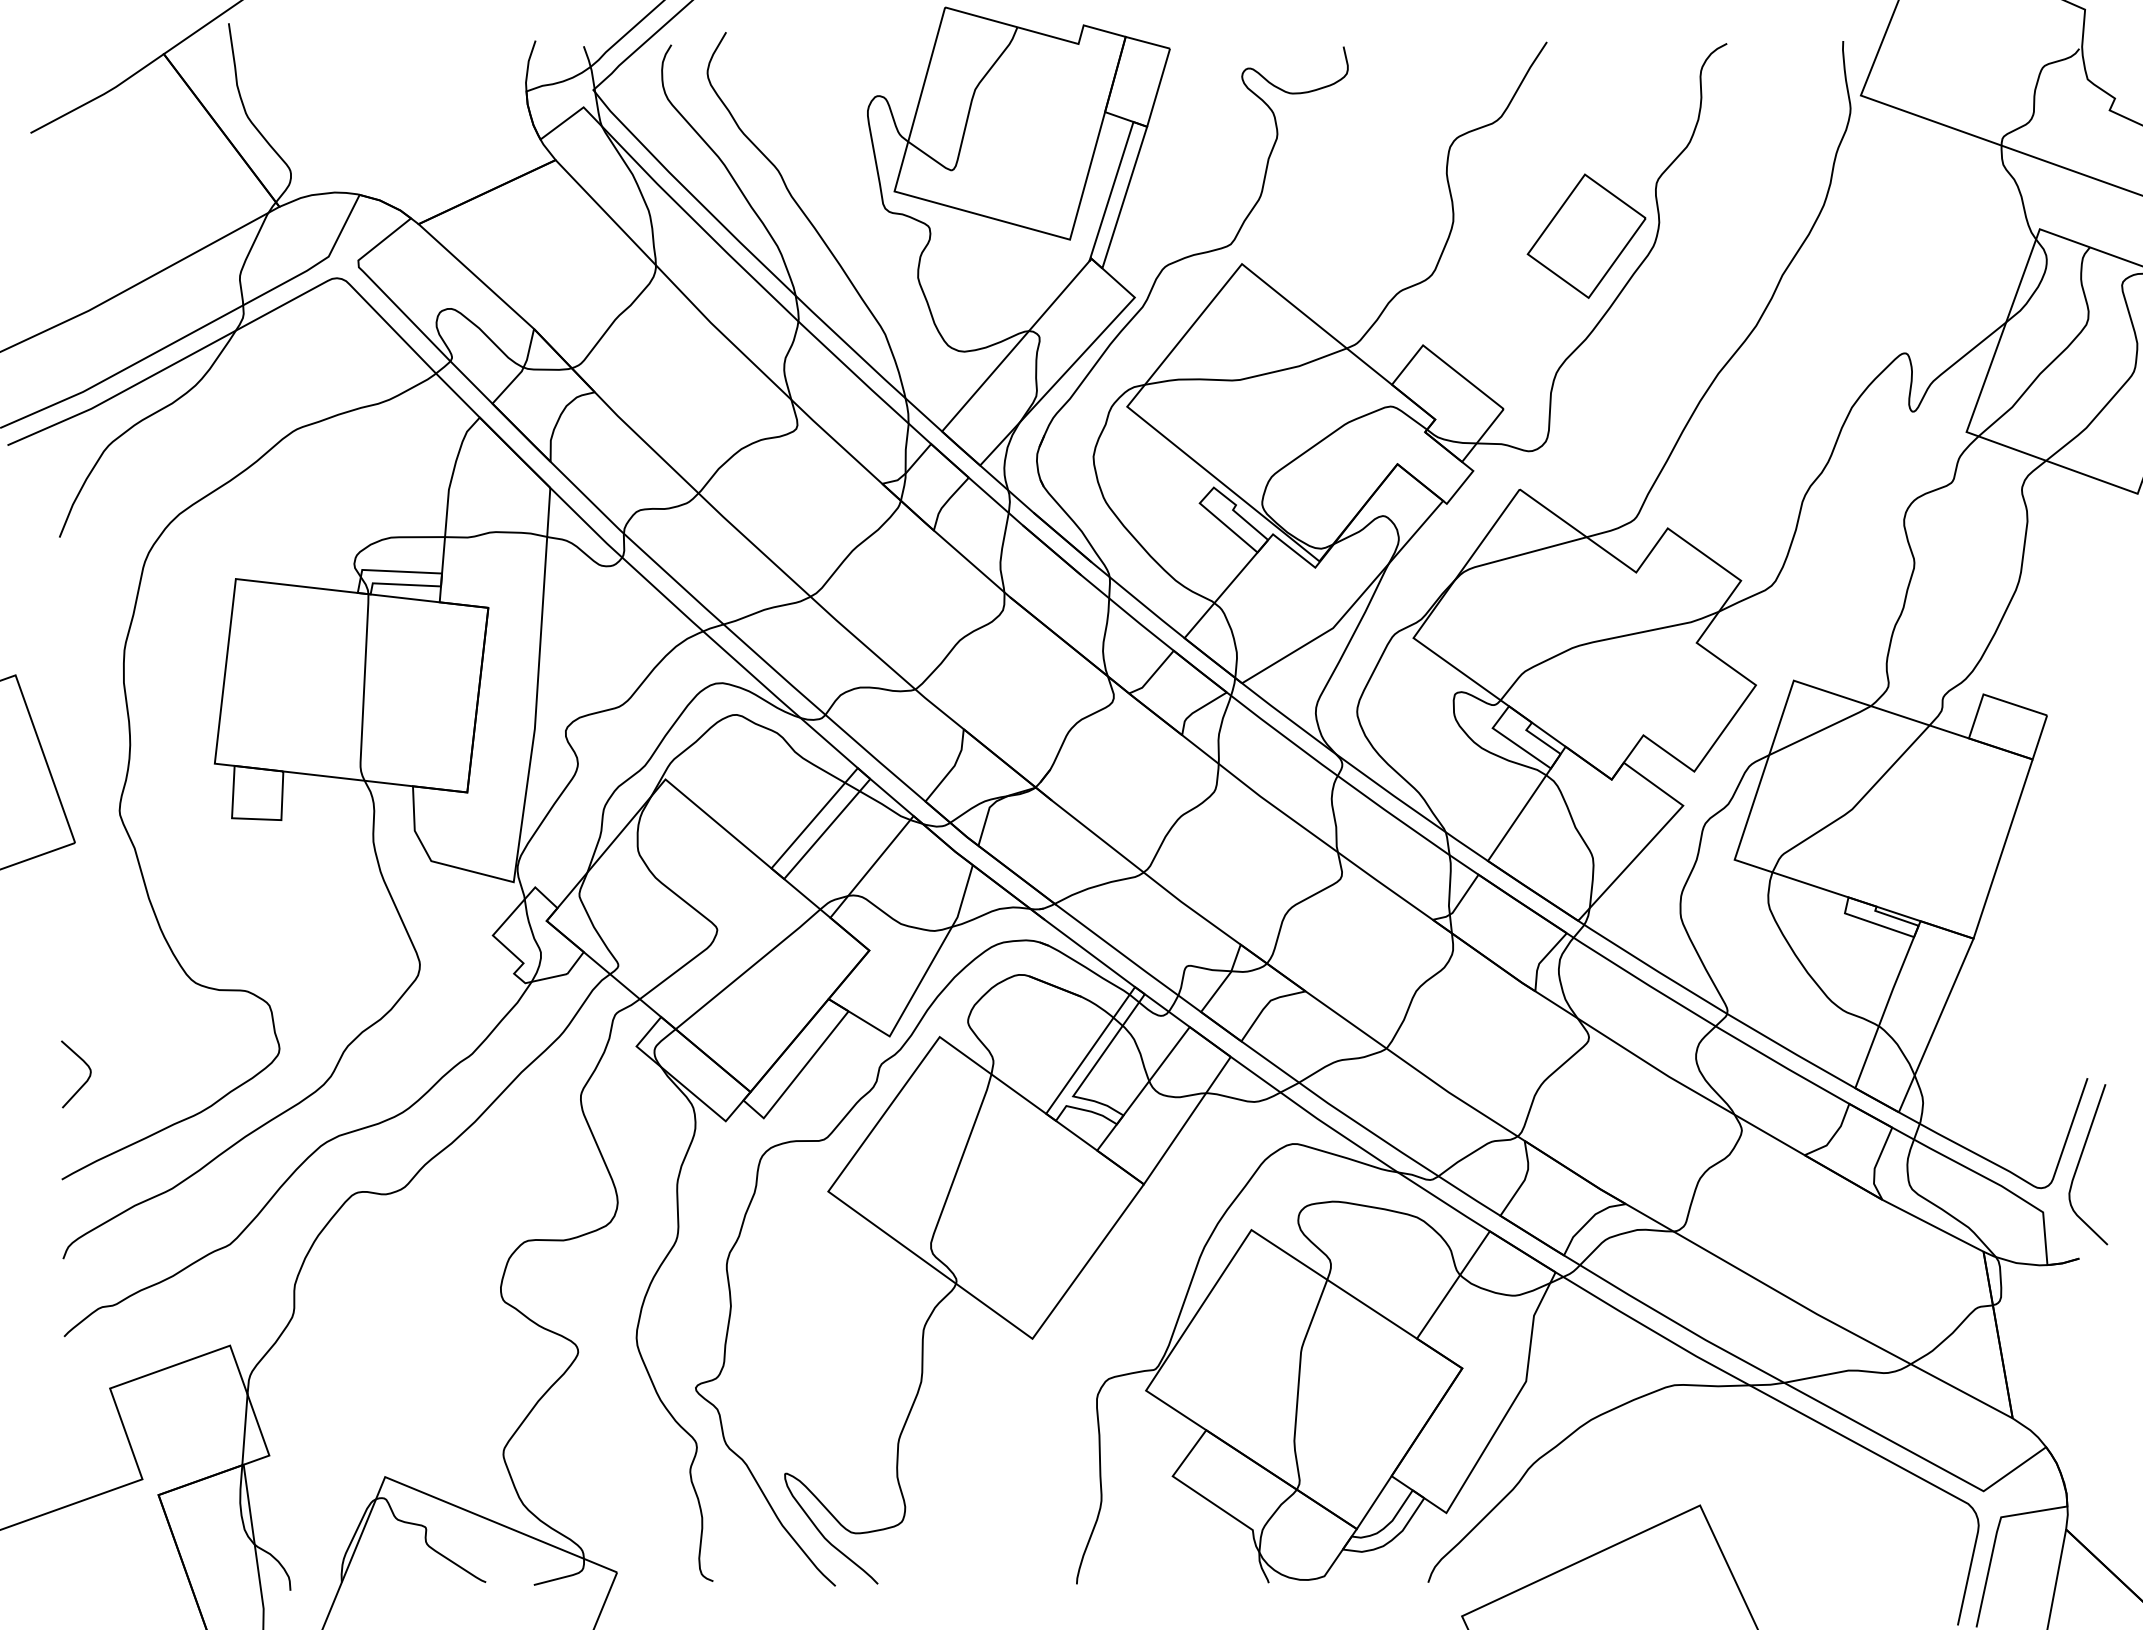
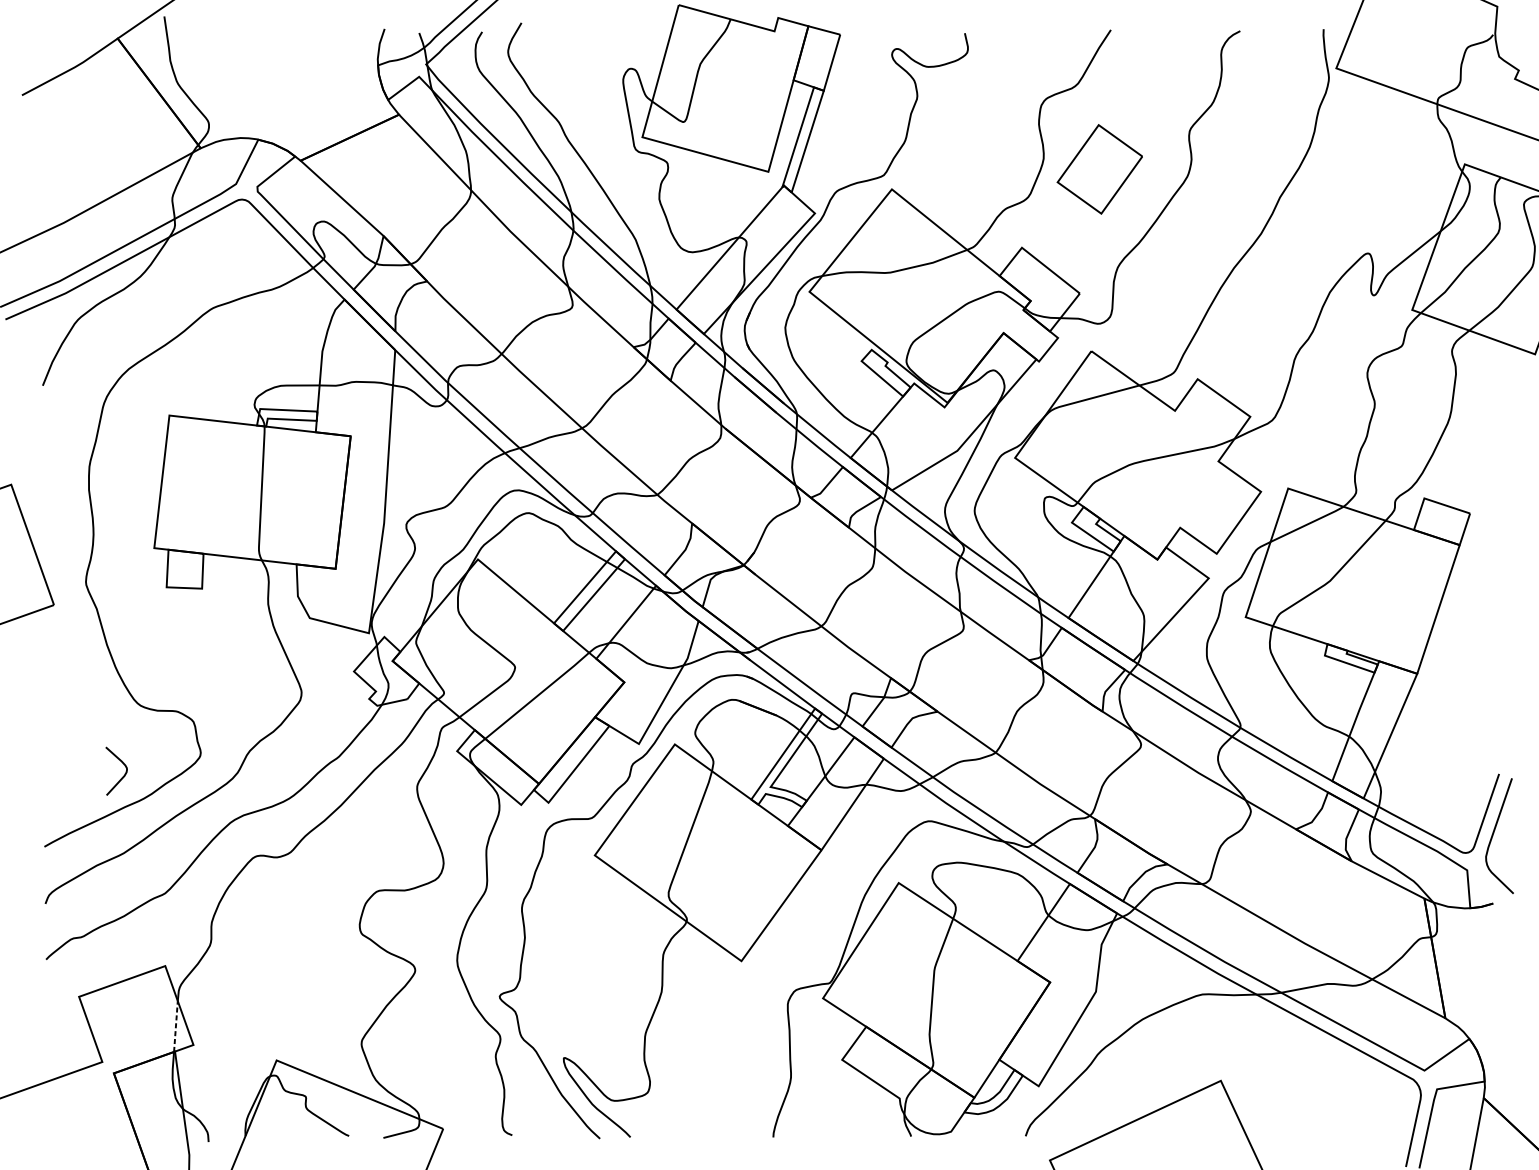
part: (1586, 235) -> (1099, 168), moved
curve: (84, 1082) -> (122, 777), moved
line: (244, 1429) -> (175, 1026), solid -> dashed

